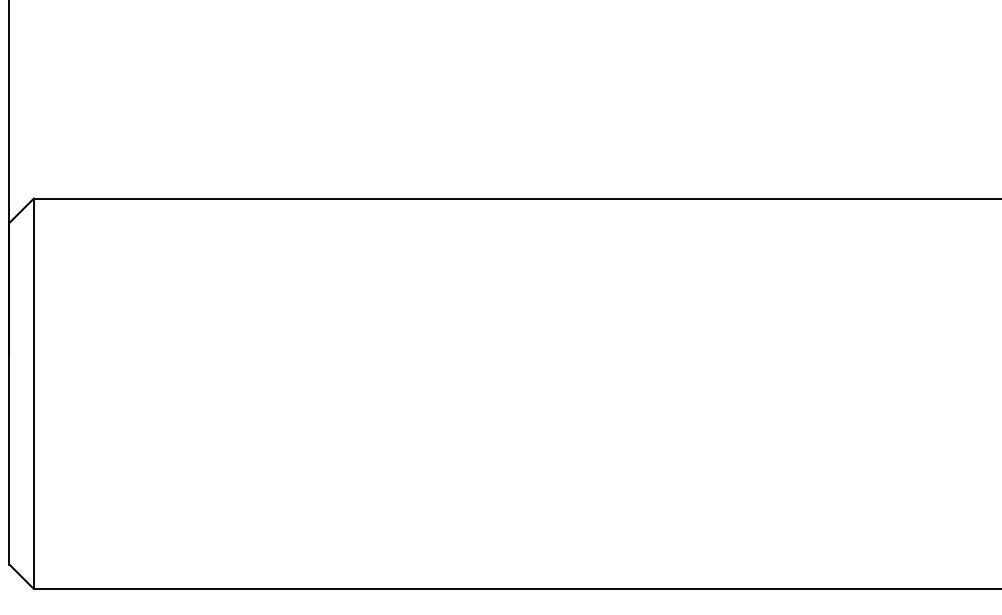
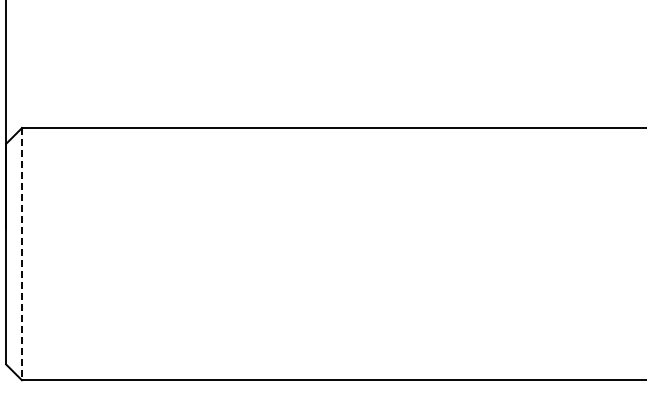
line: (33, 394) -> (21, 254), solid -> dashed

